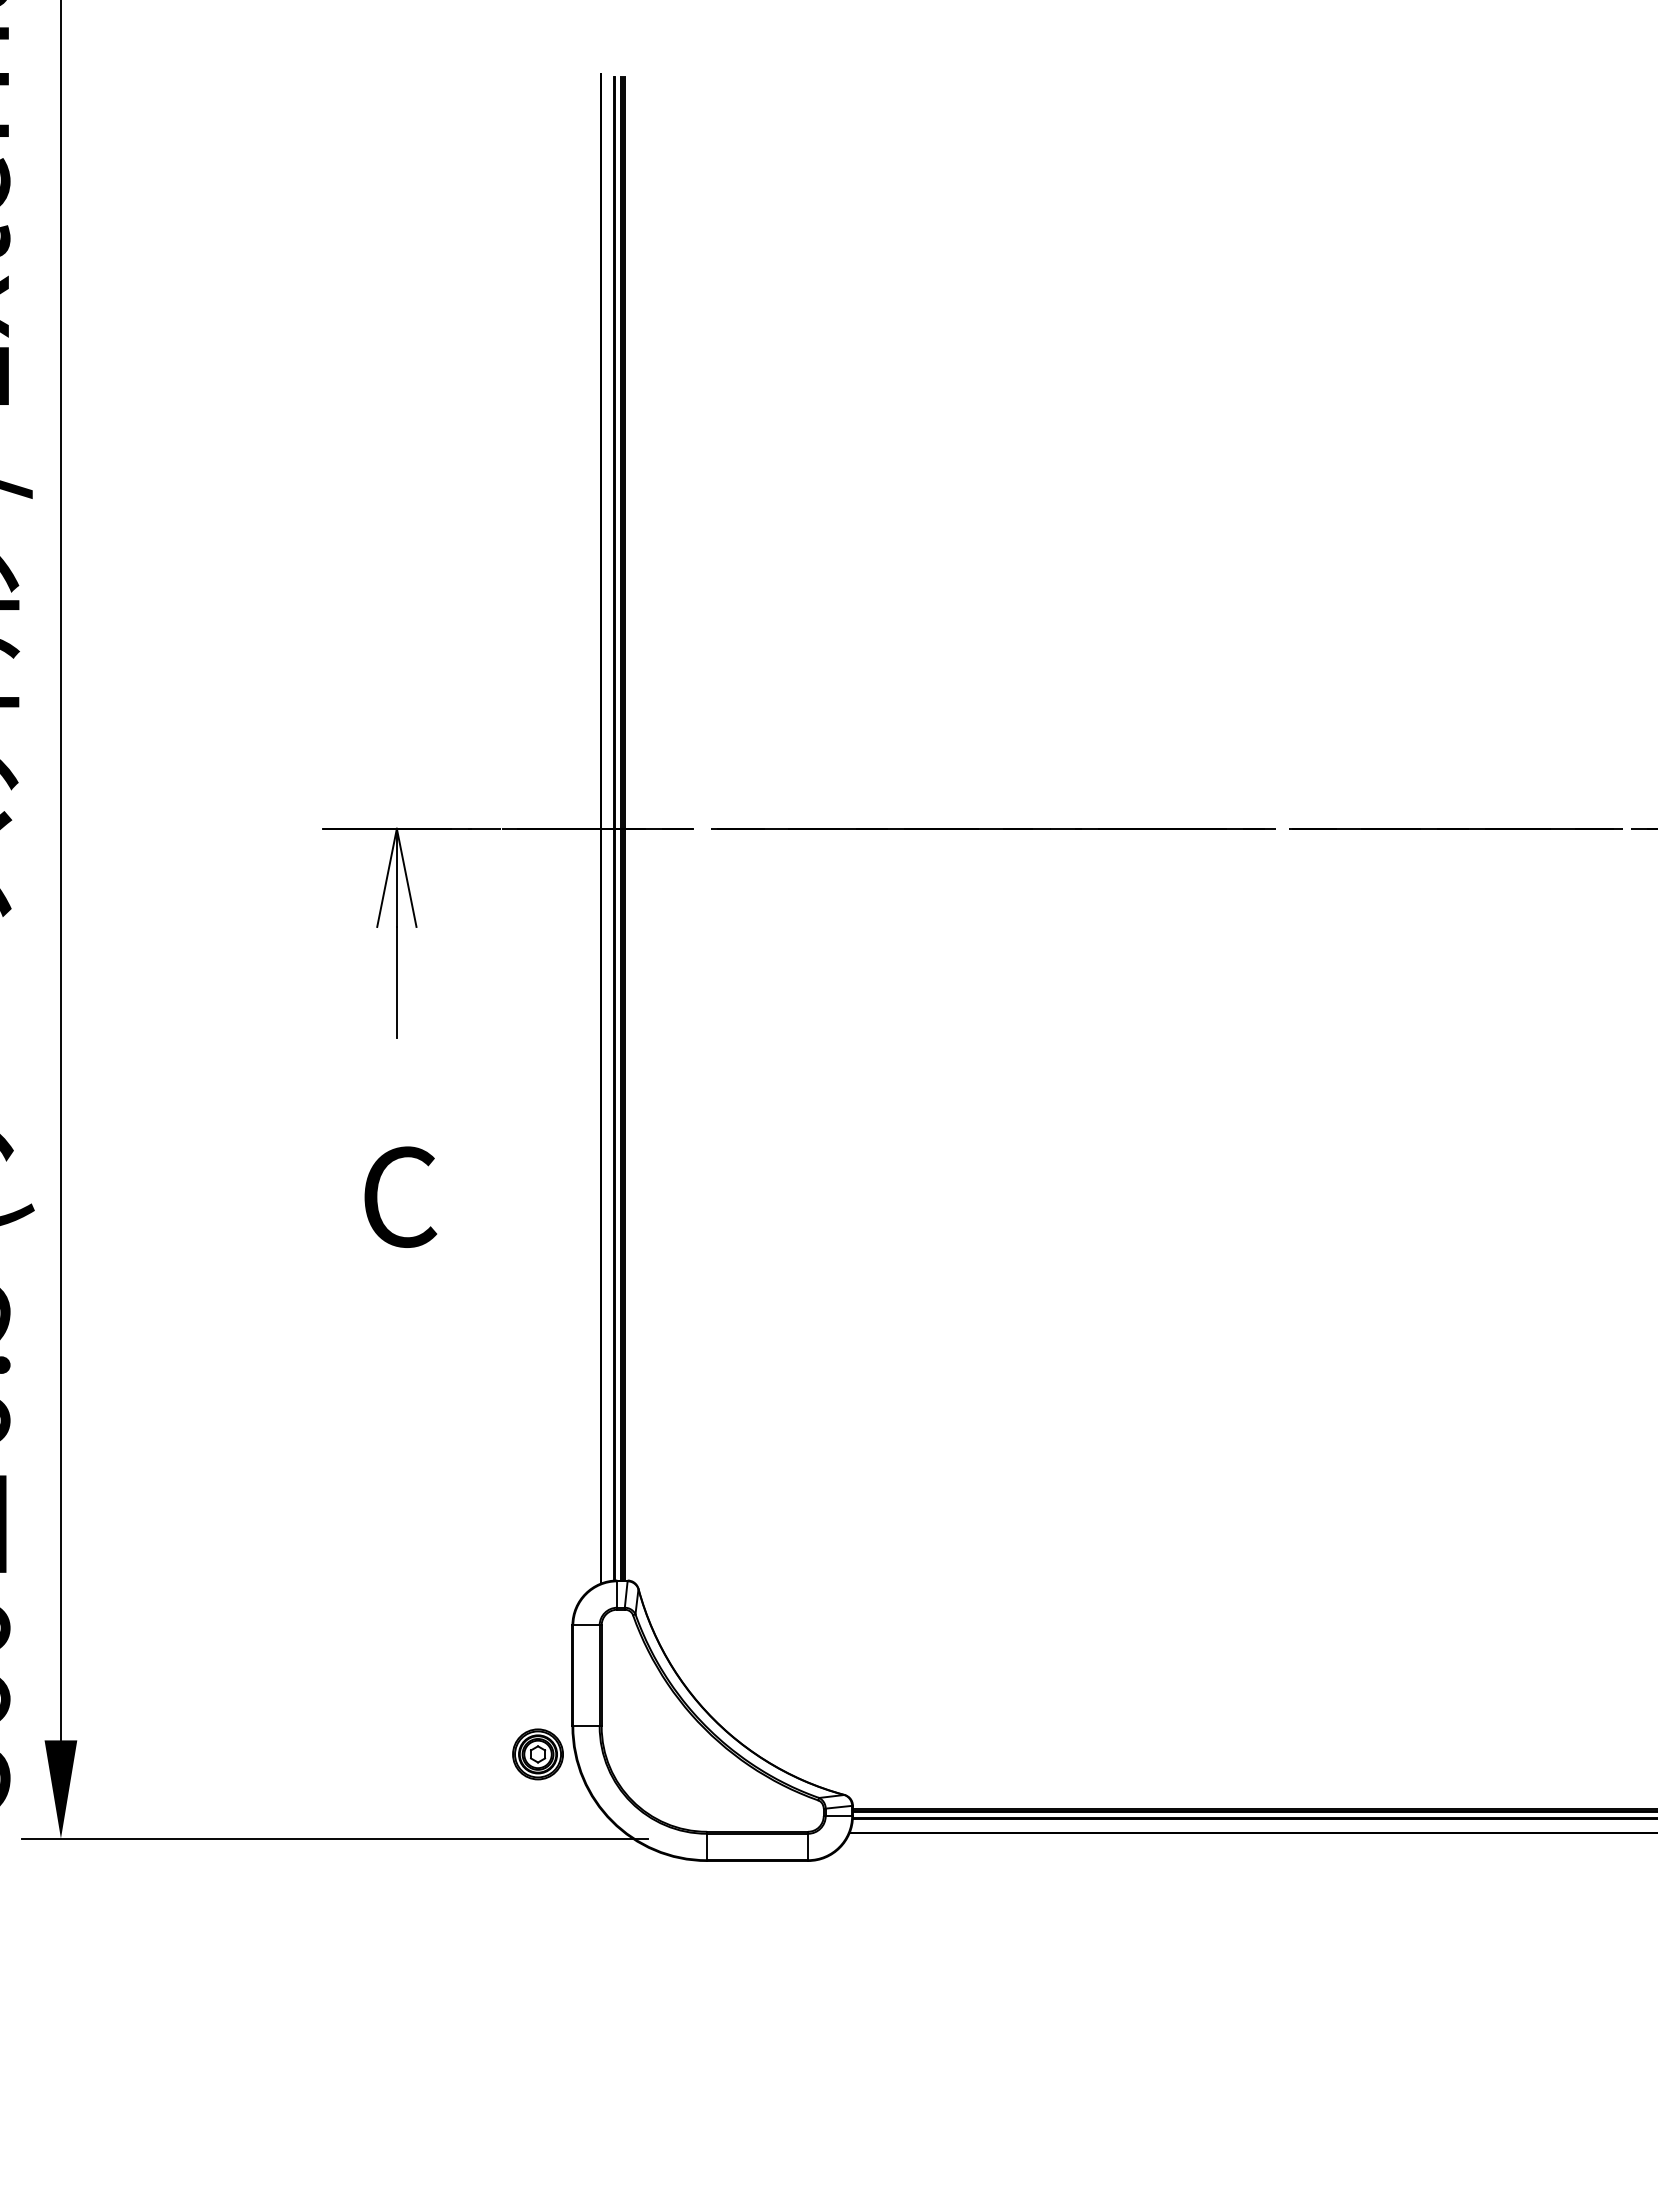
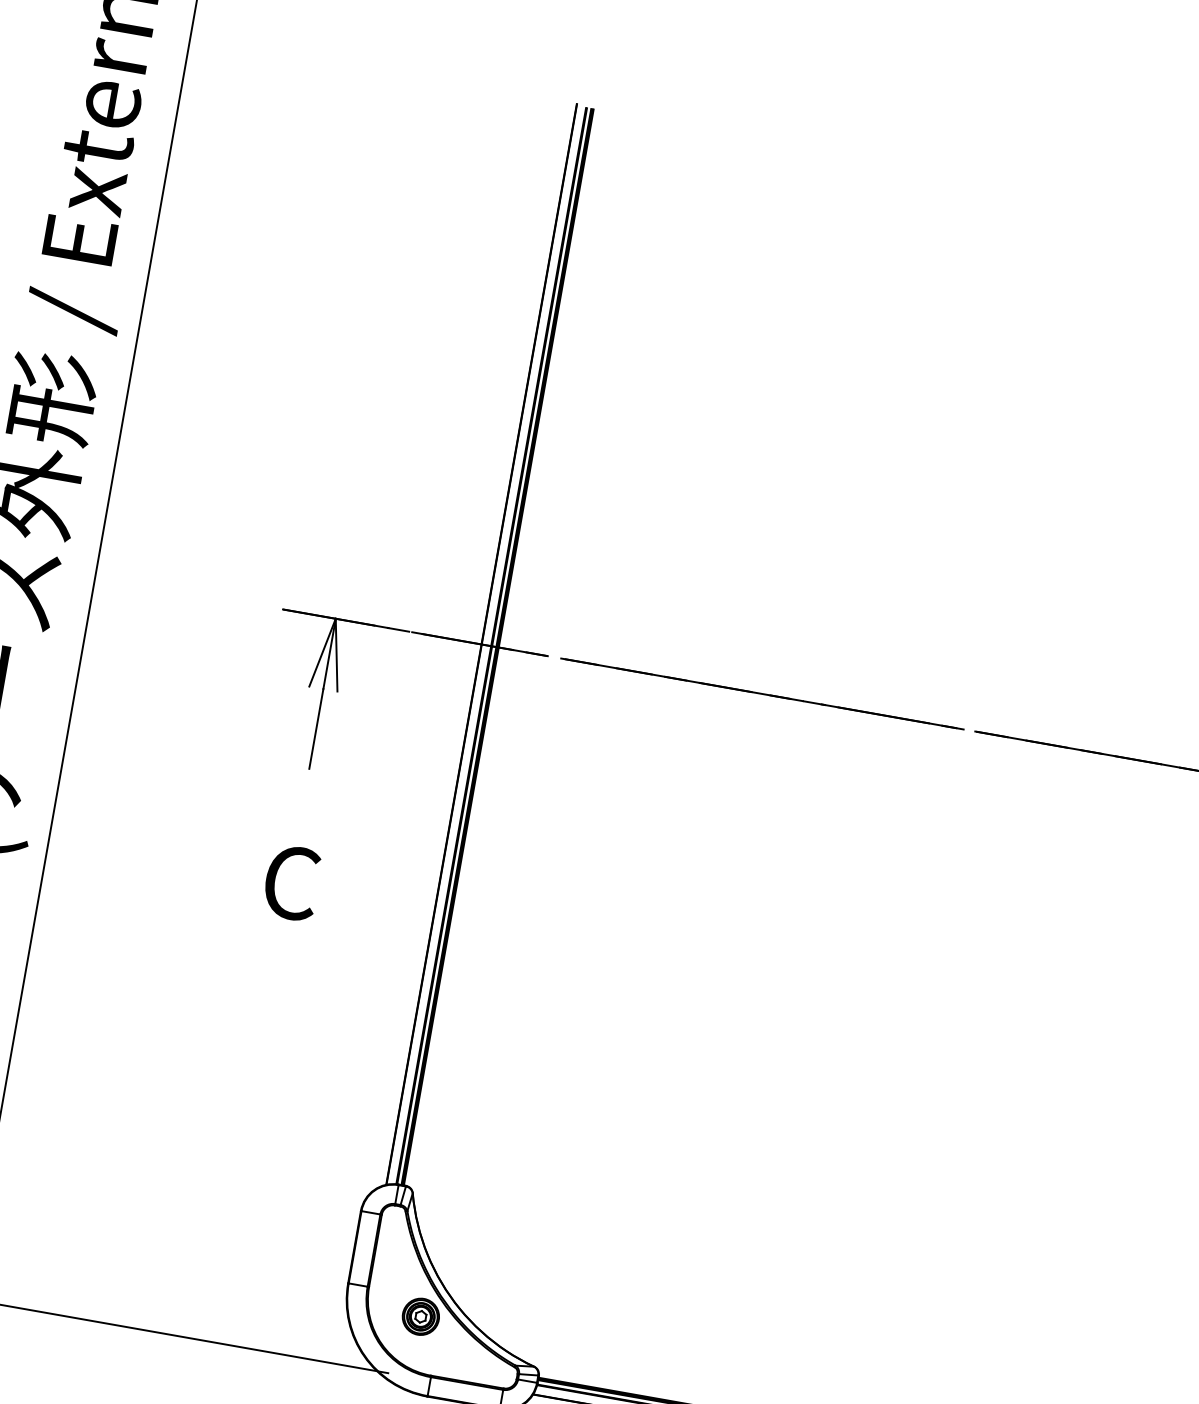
part: (537, 1754) -> (420, 1316), moved

